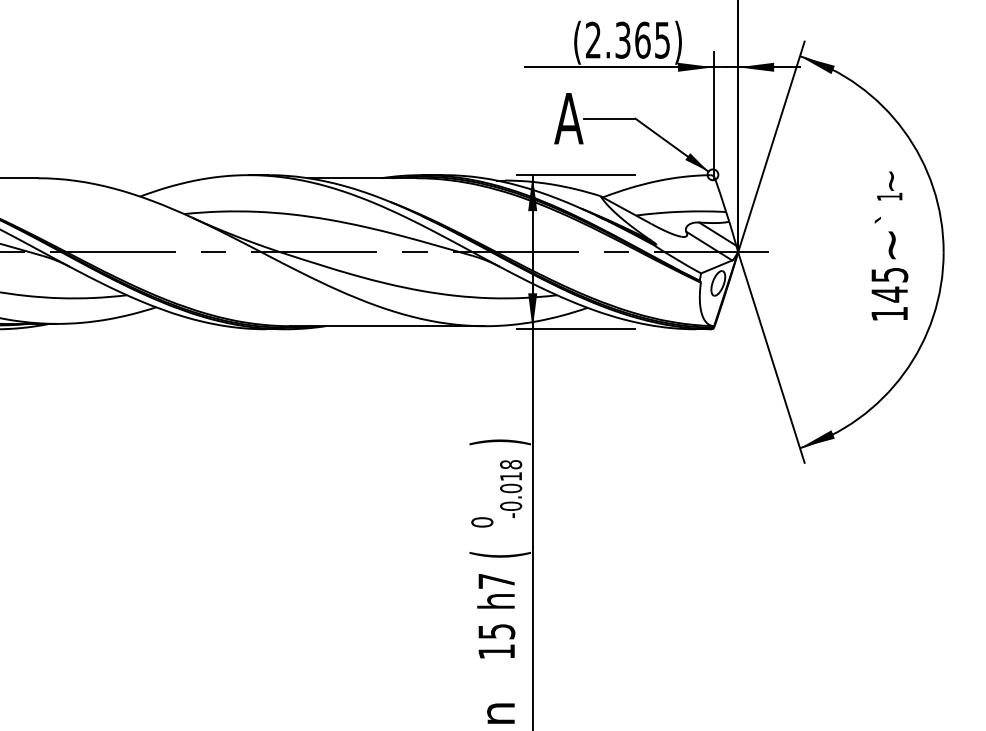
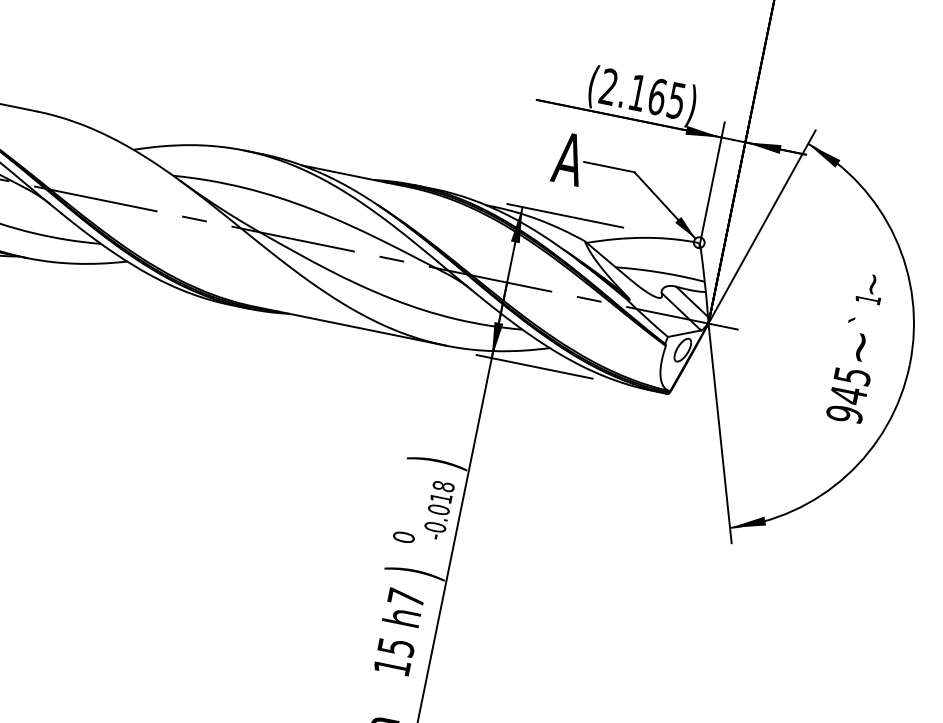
text: (622, 39) -> (637, 92), (2.365) -> (2.165)
text: (889, 313) -> (844, 413), 145 -> 945
text: (499, 554) -> (414, 572), ( -> )

